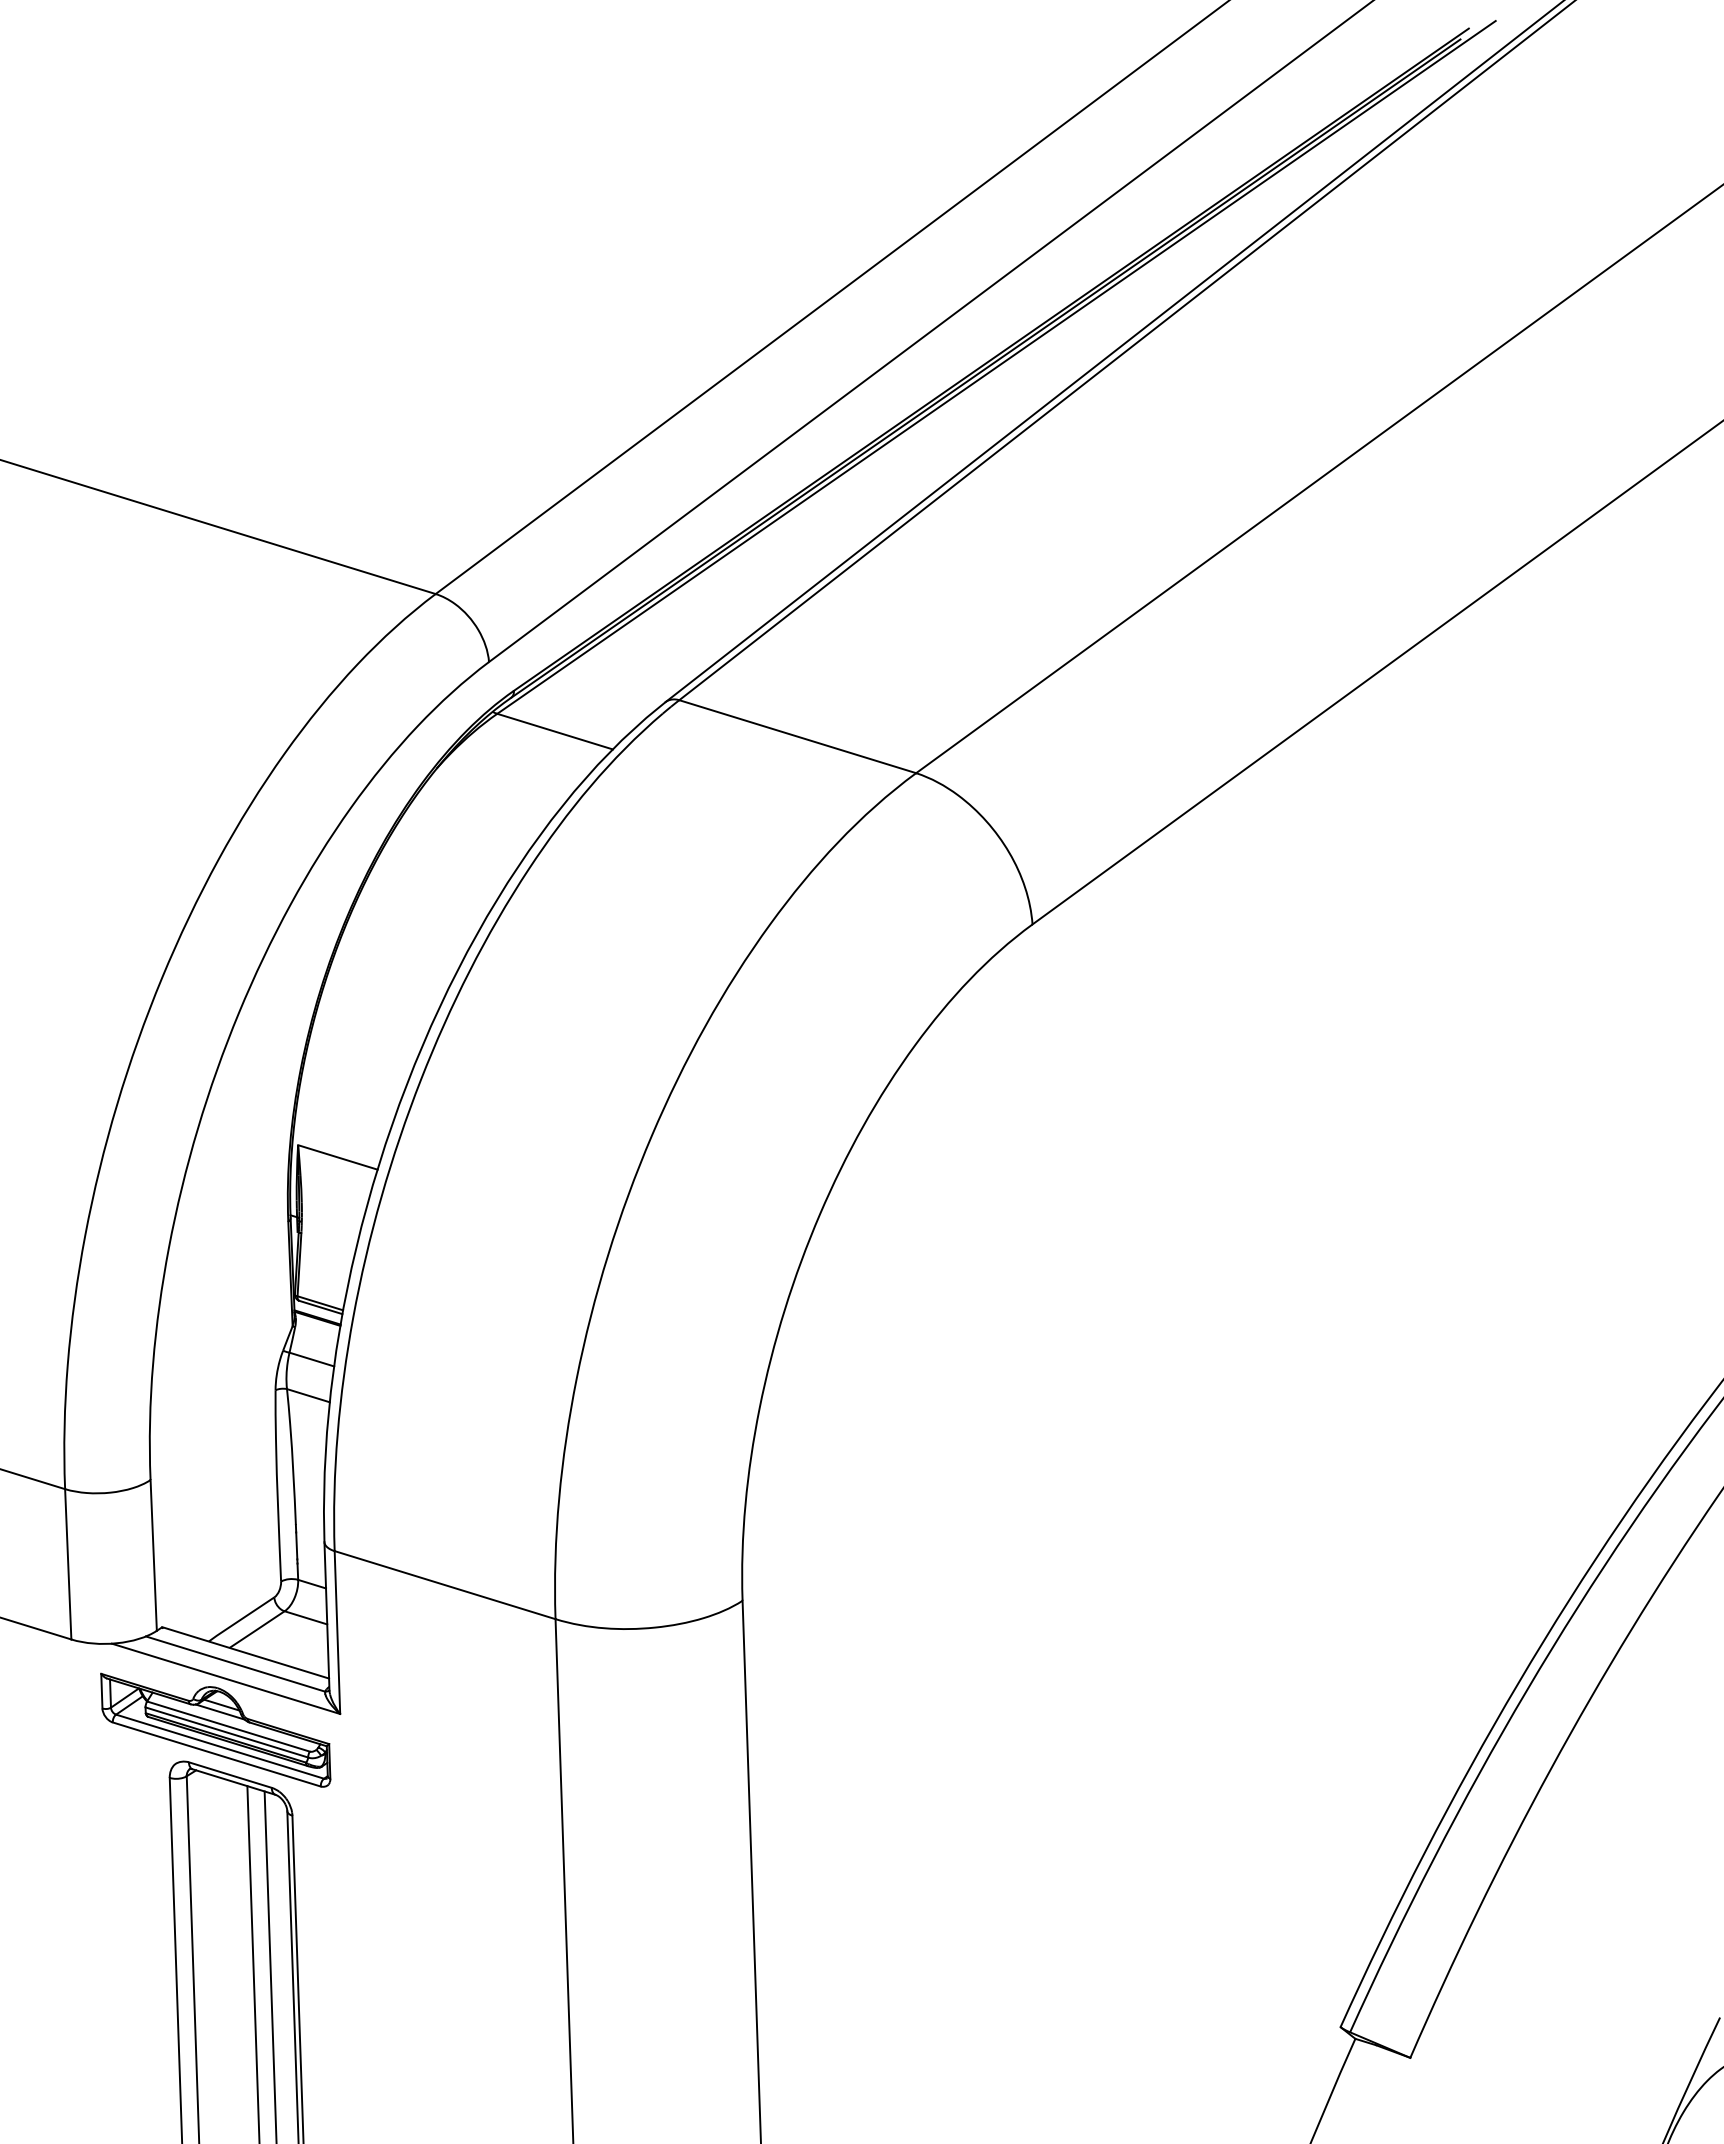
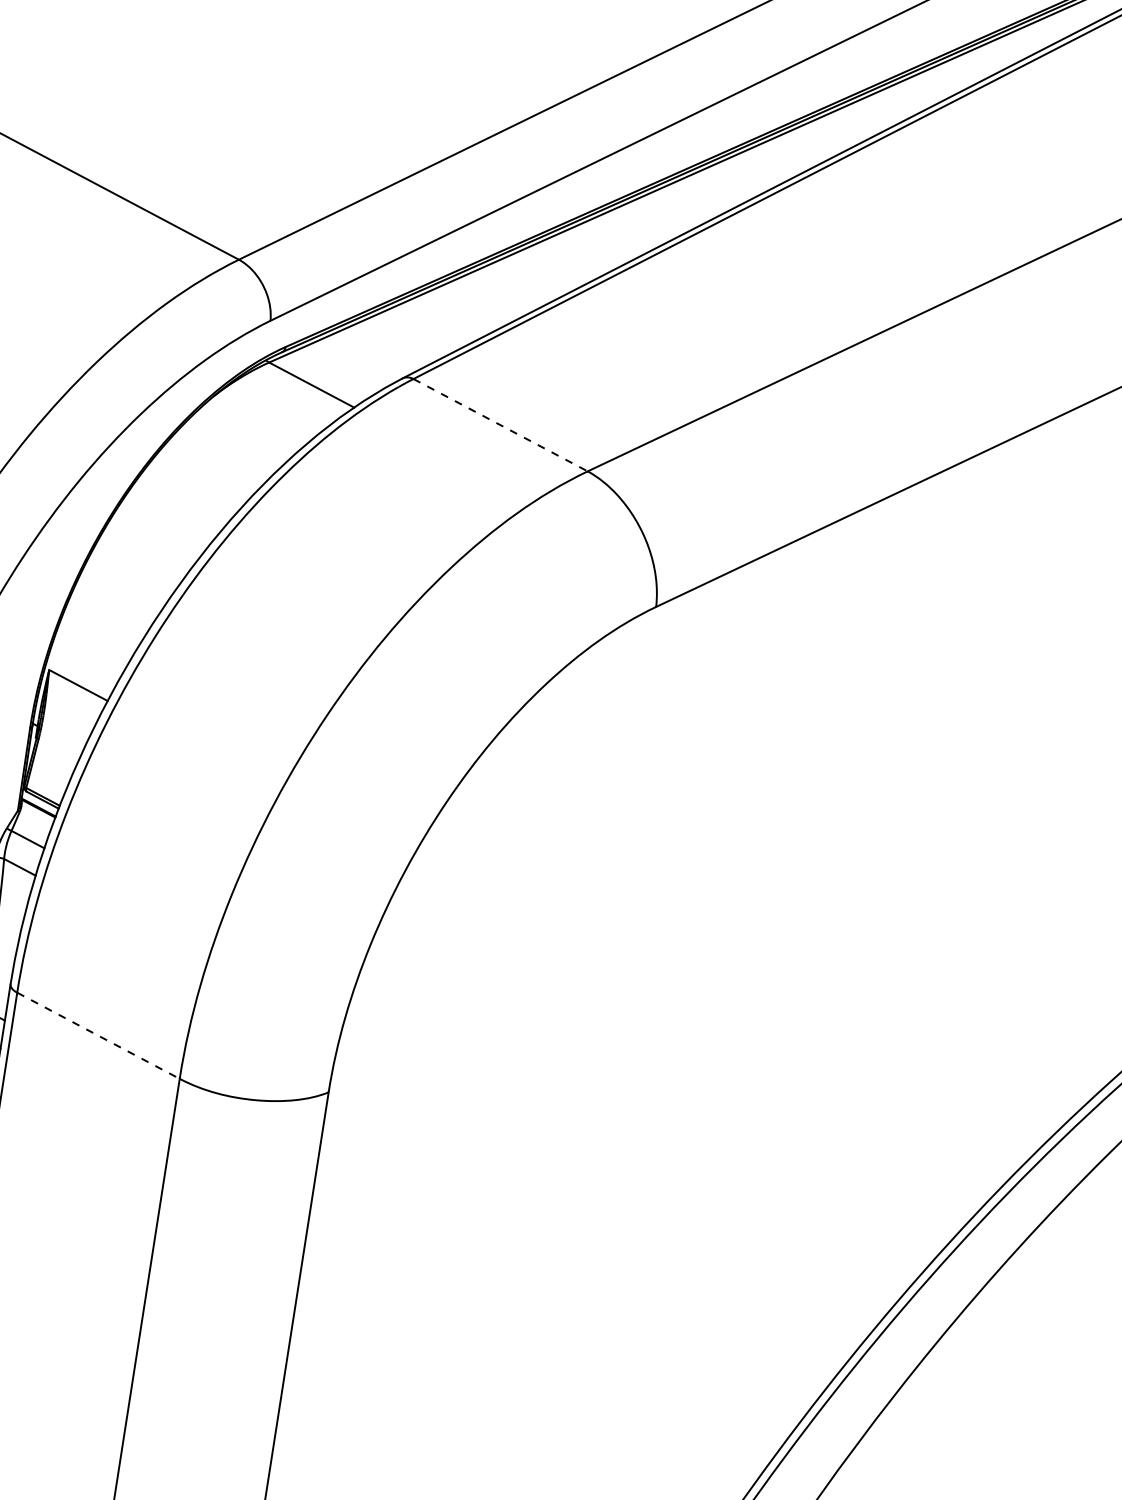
line: (797, 736) -> (500, 425), solid -> dashed
line: (445, 1585) -> (98, 1036), solid -> dashed

